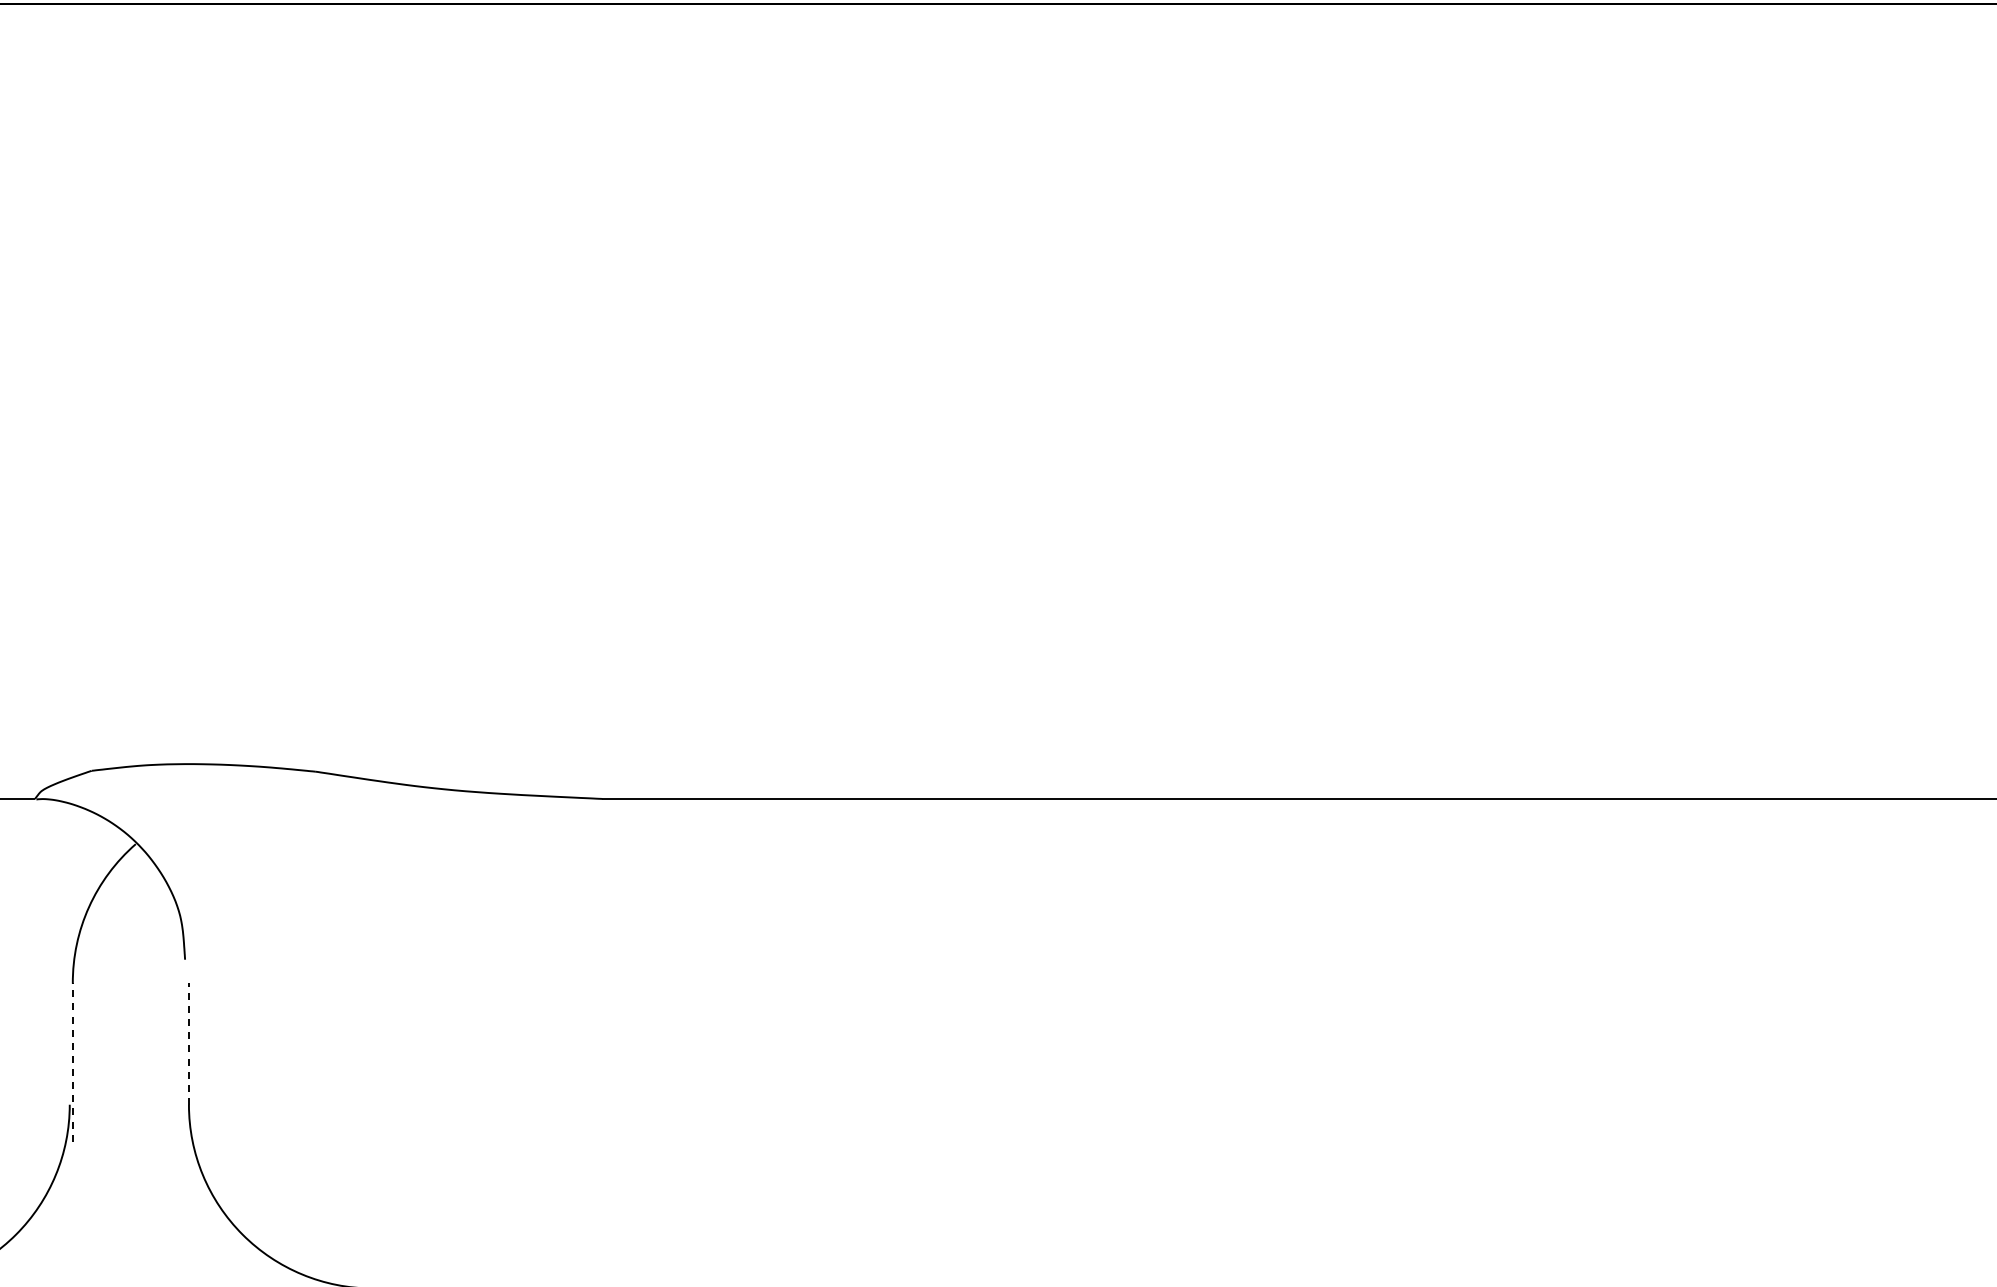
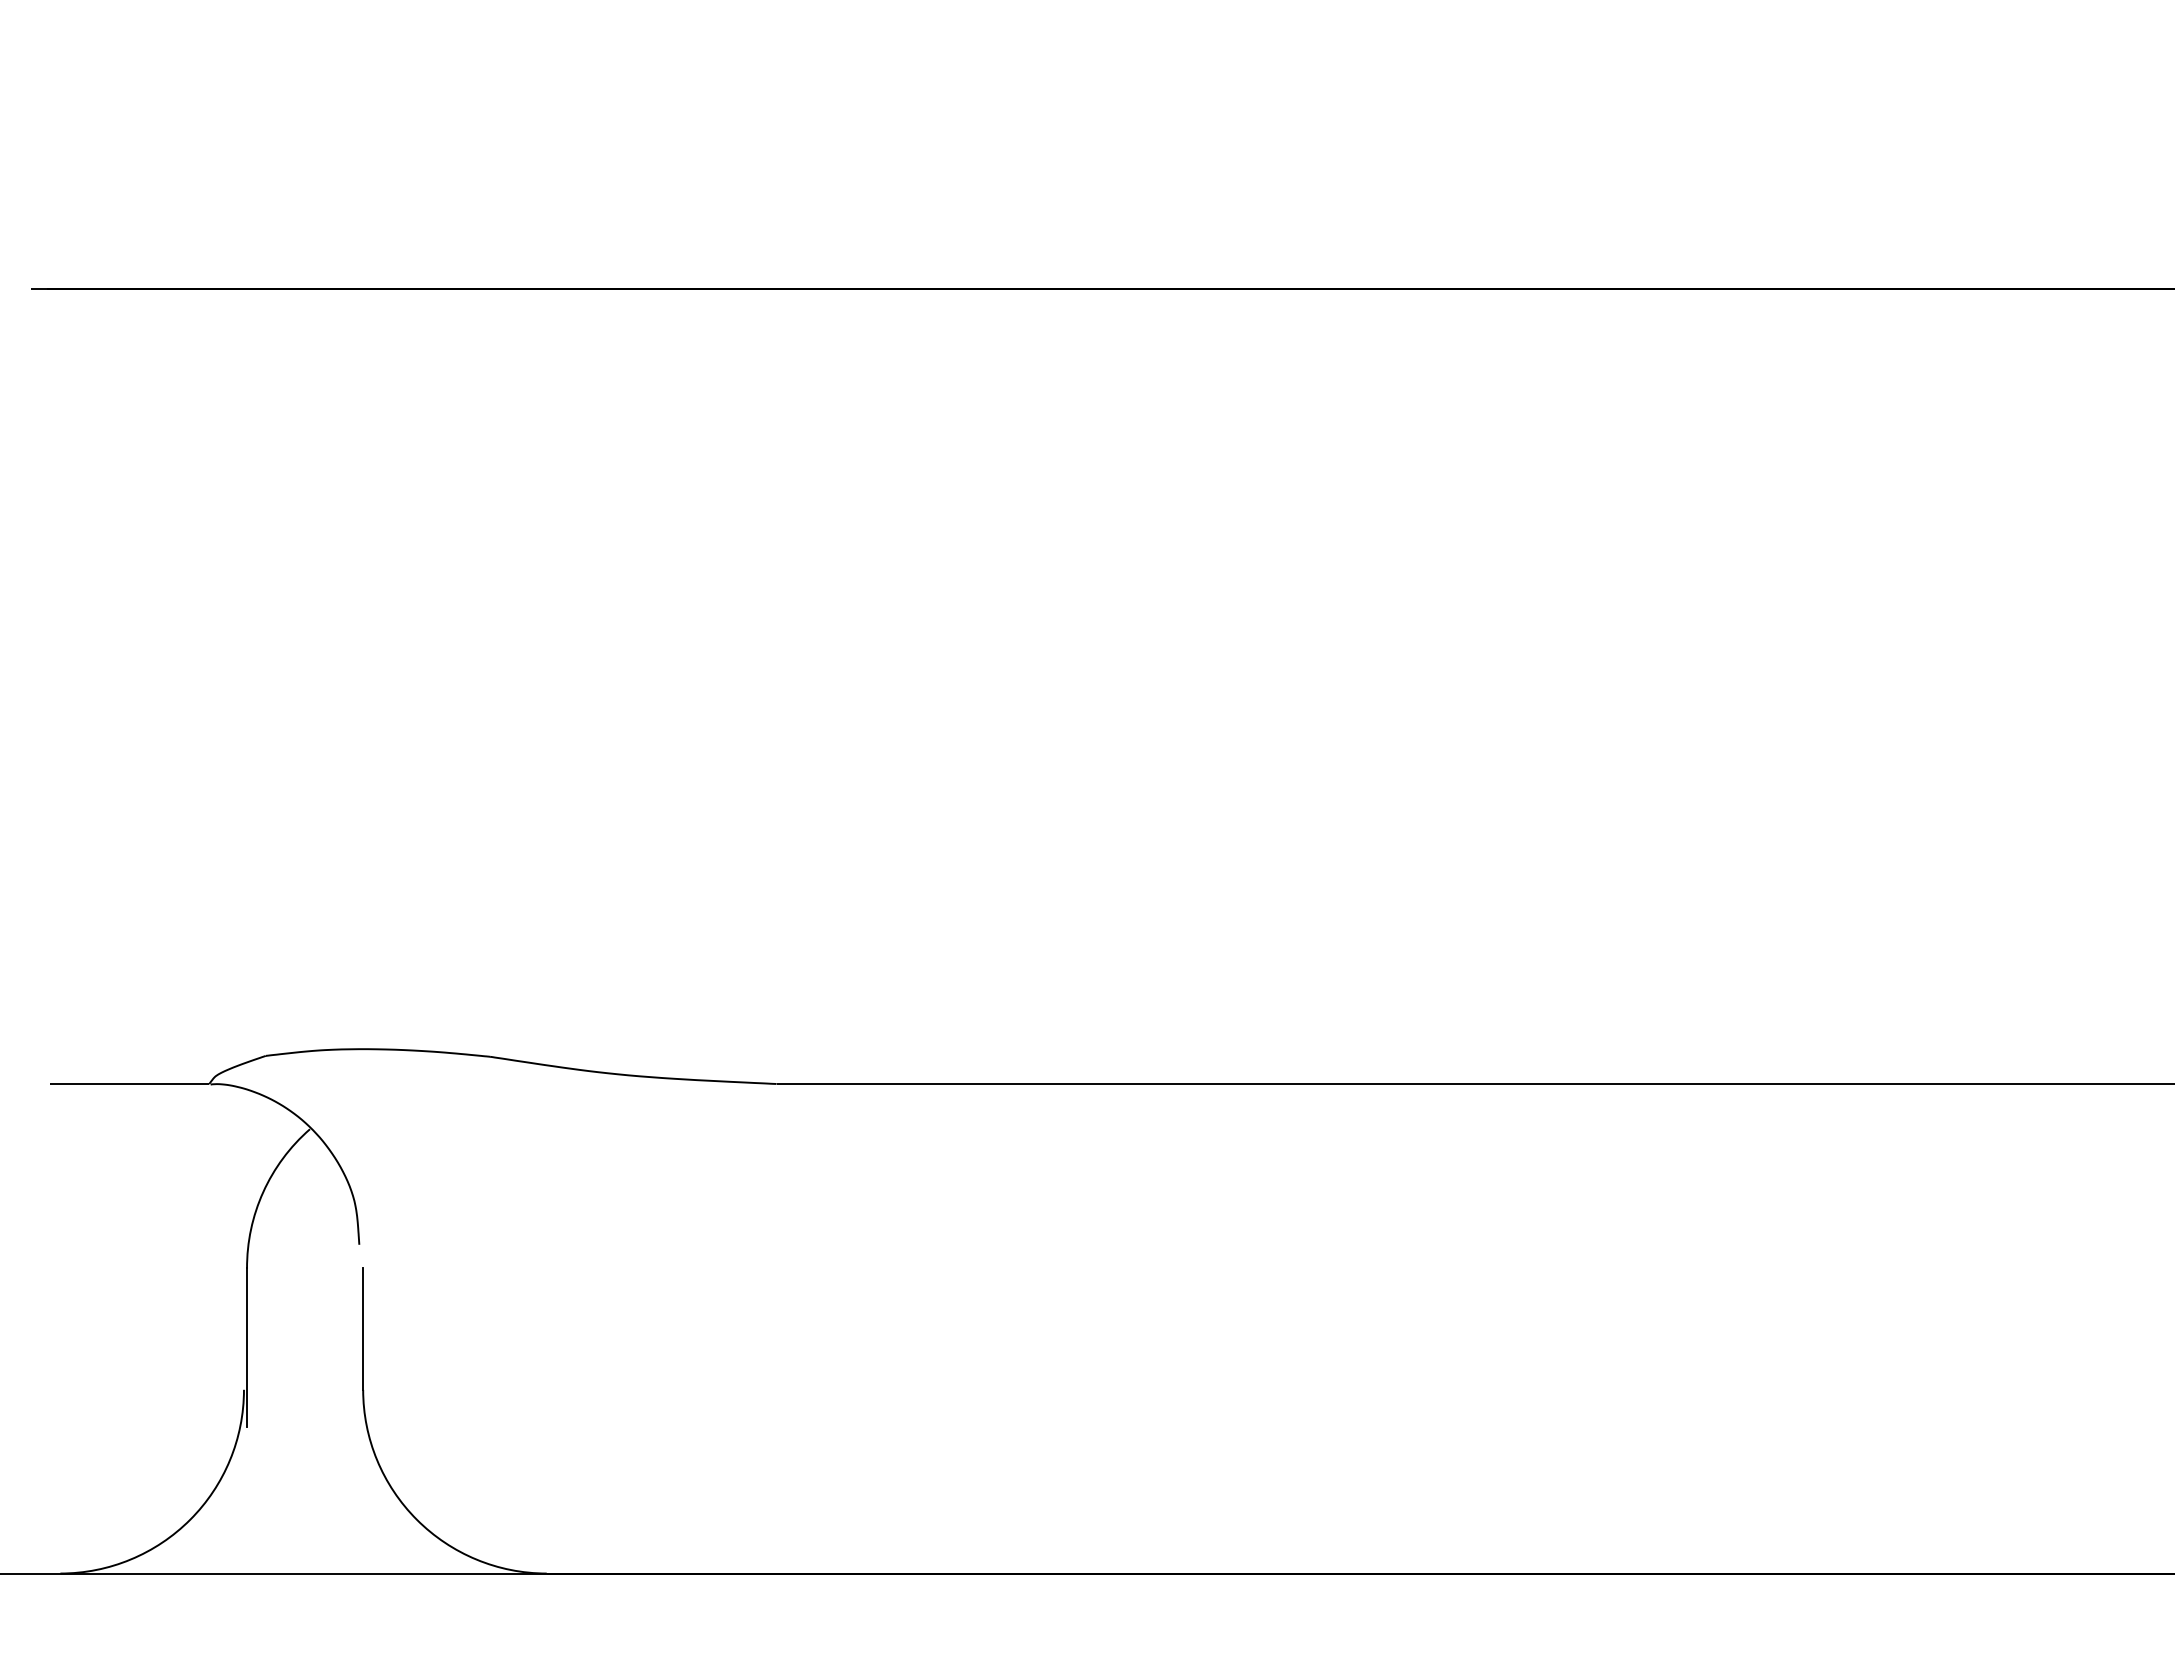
line: (189, 1043) -> (363, 1328), dashed -> solid
line: (73, 1062) -> (247, 1347), dashed -> solid

